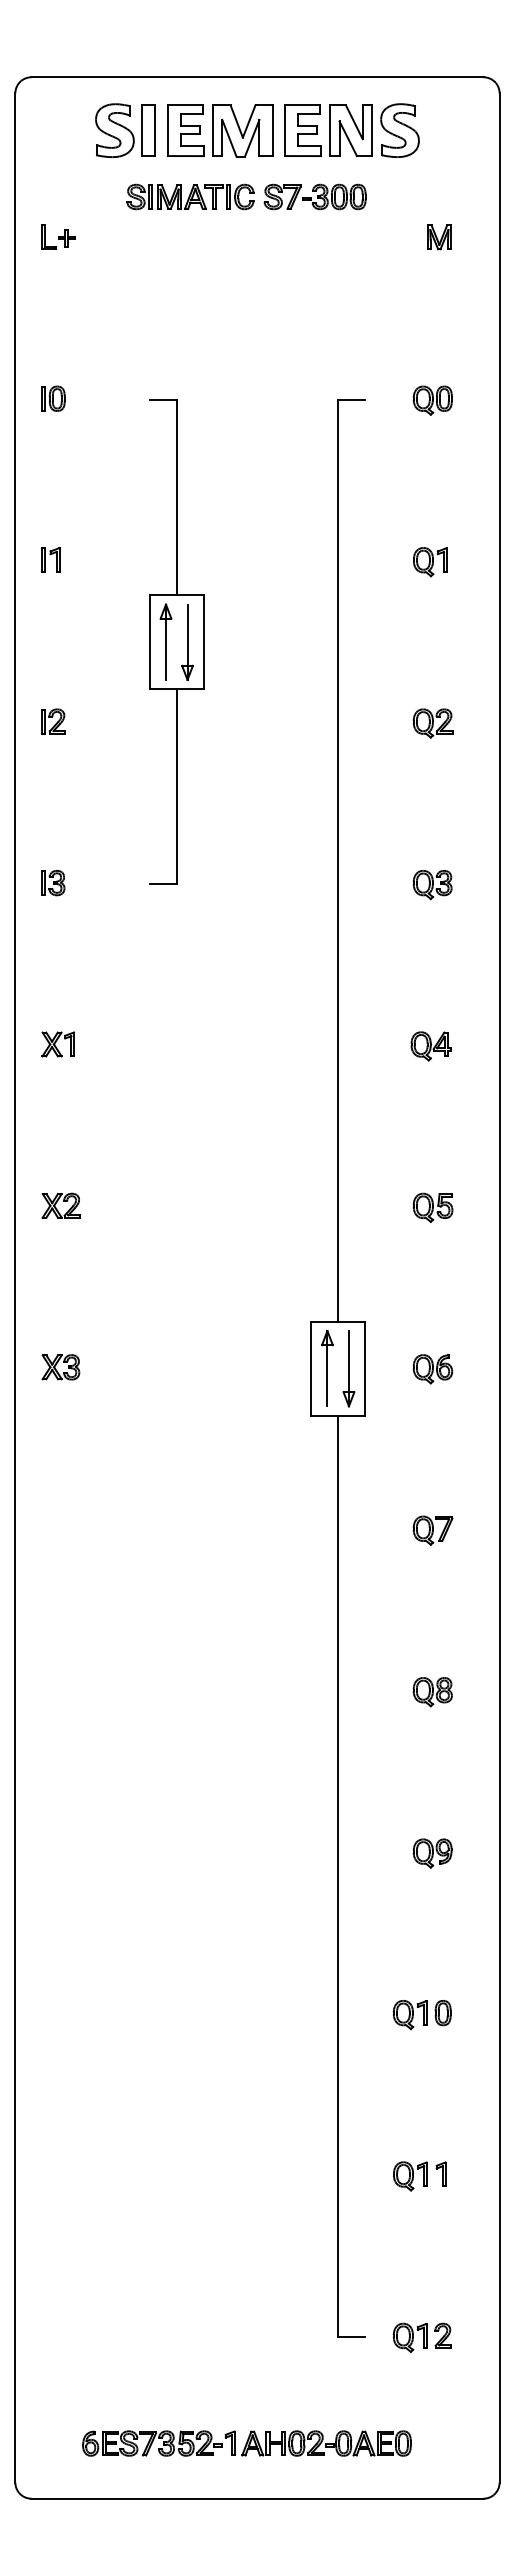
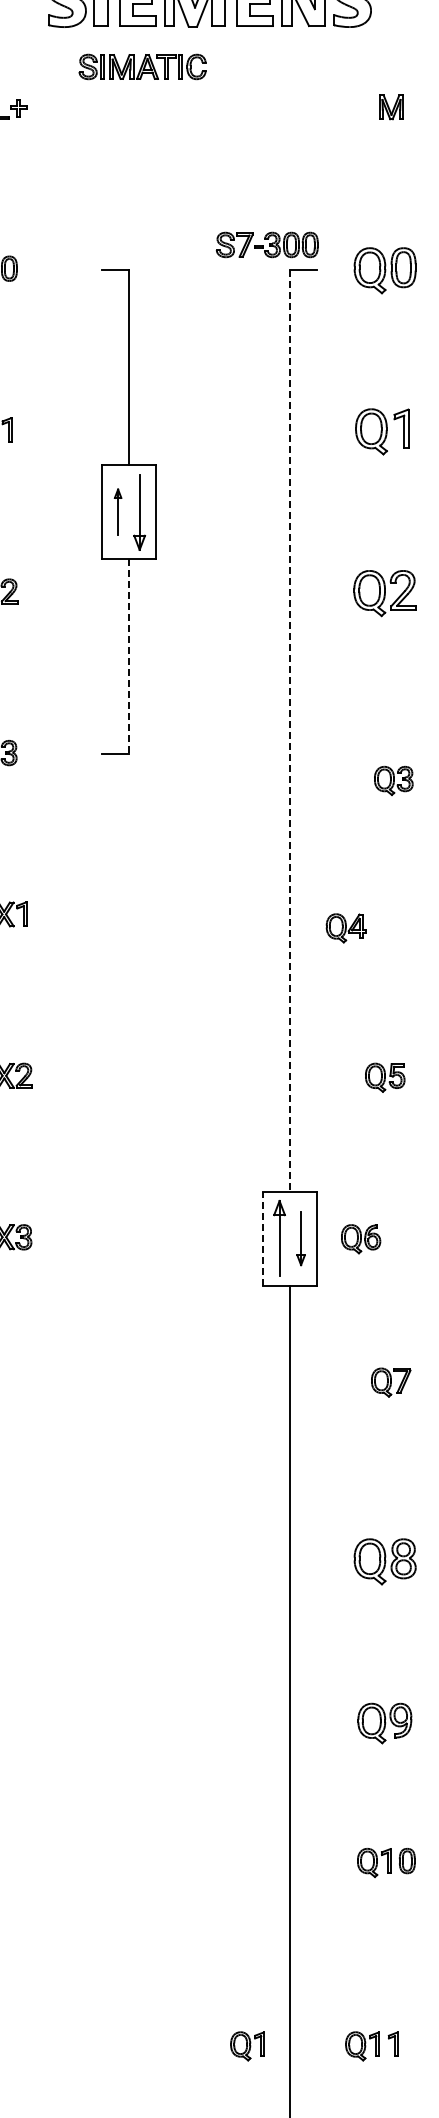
part: (314, 196) -> (266, 244), moved
part: (432, 400) -> (384, 270), size x1.6
part: (430, 562) -> (382, 432), size x1.6
part: (165, 641) -> (117, 511), size x0.6
part: (432, 723) -> (384, 593), size x1.6
line: (176, 786) -> (128, 656), solid -> dashed
line: (338, 860) -> (290, 730), solid -> dashed
part: (432, 885) -> (393, 781), moved
part: (430, 1046) -> (345, 928), moved
line: (311, 1368) -> (263, 1238), solid -> dashed
part: (348, 1368) -> (300, 1238), size x0.7
part: (432, 1369) -> (360, 1239), moved
part: (432, 1530) -> (390, 1382), moved
part: (432, 1692) -> (384, 1562), size x1.6
part: (432, 1853) -> (384, 1723), size x1.4
part: (422, 2015) -> (386, 1863), moved
part: (295, 2176) -> (247, 2046), added

